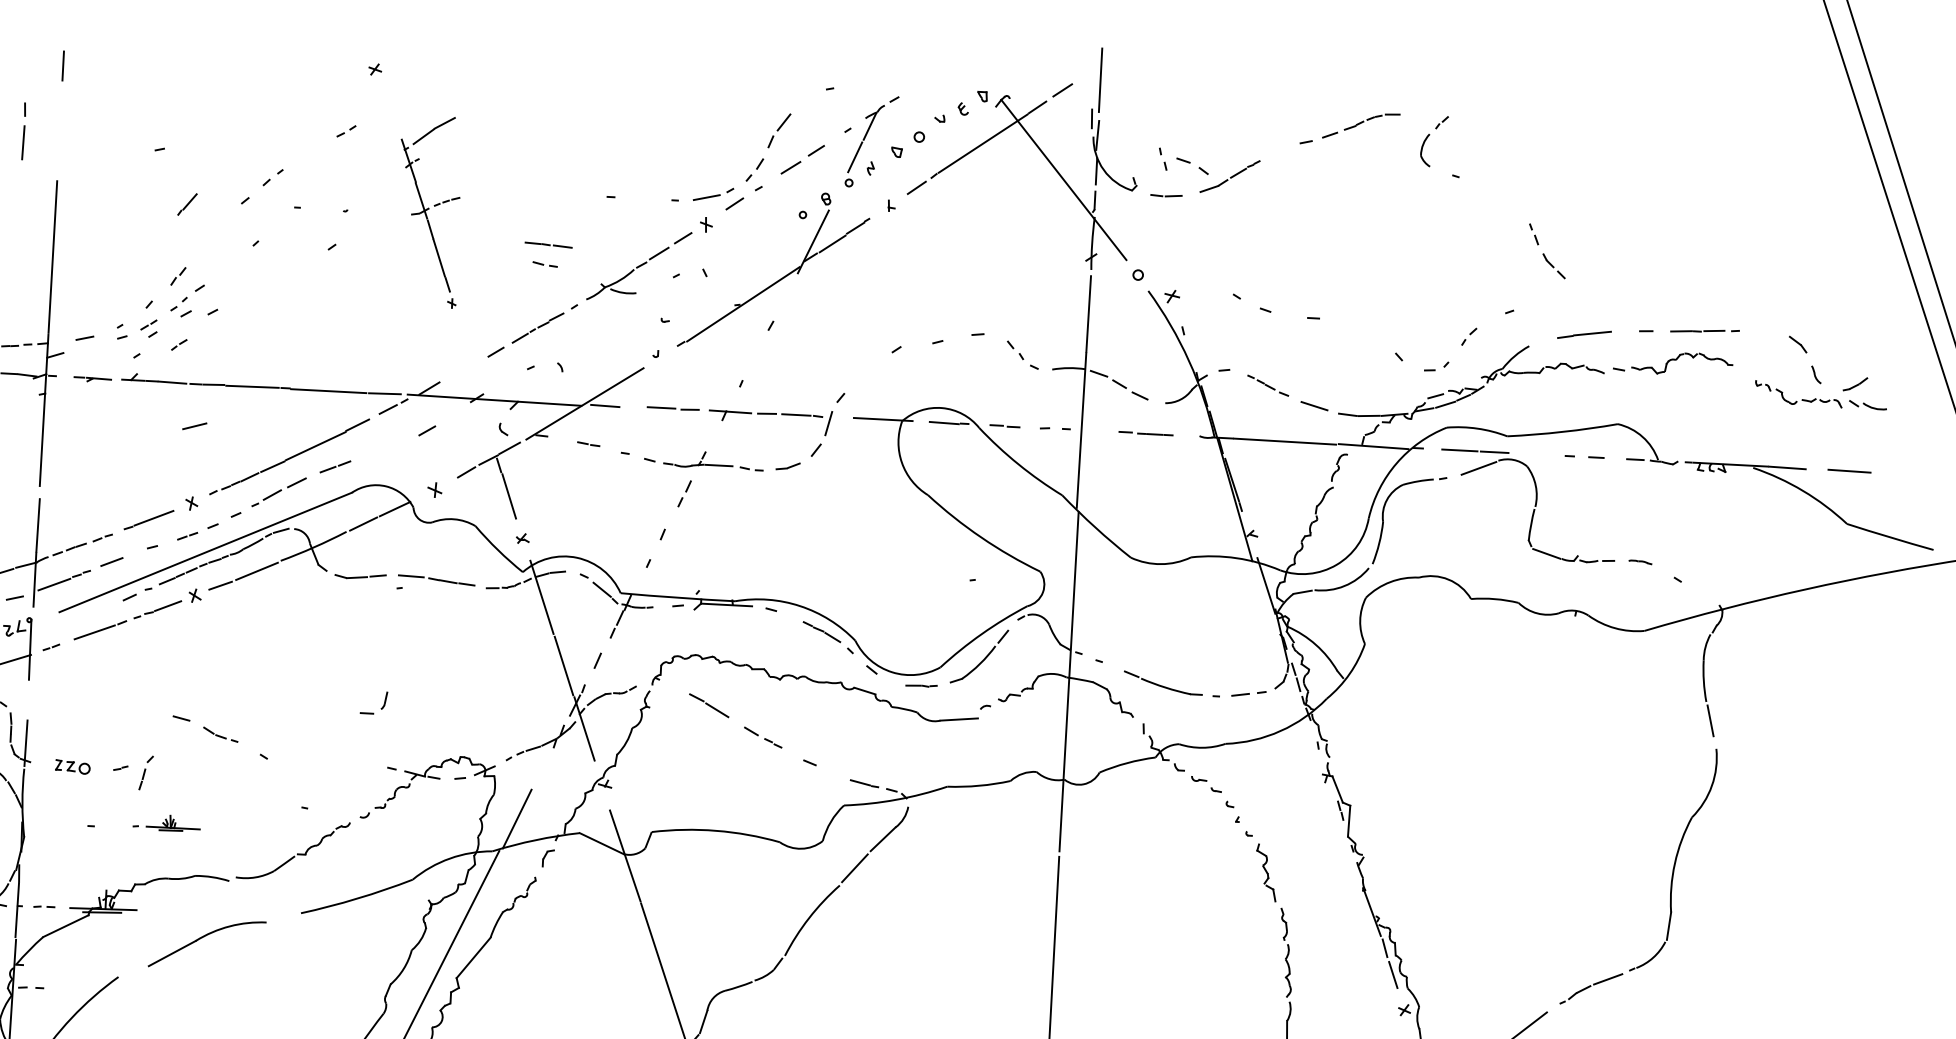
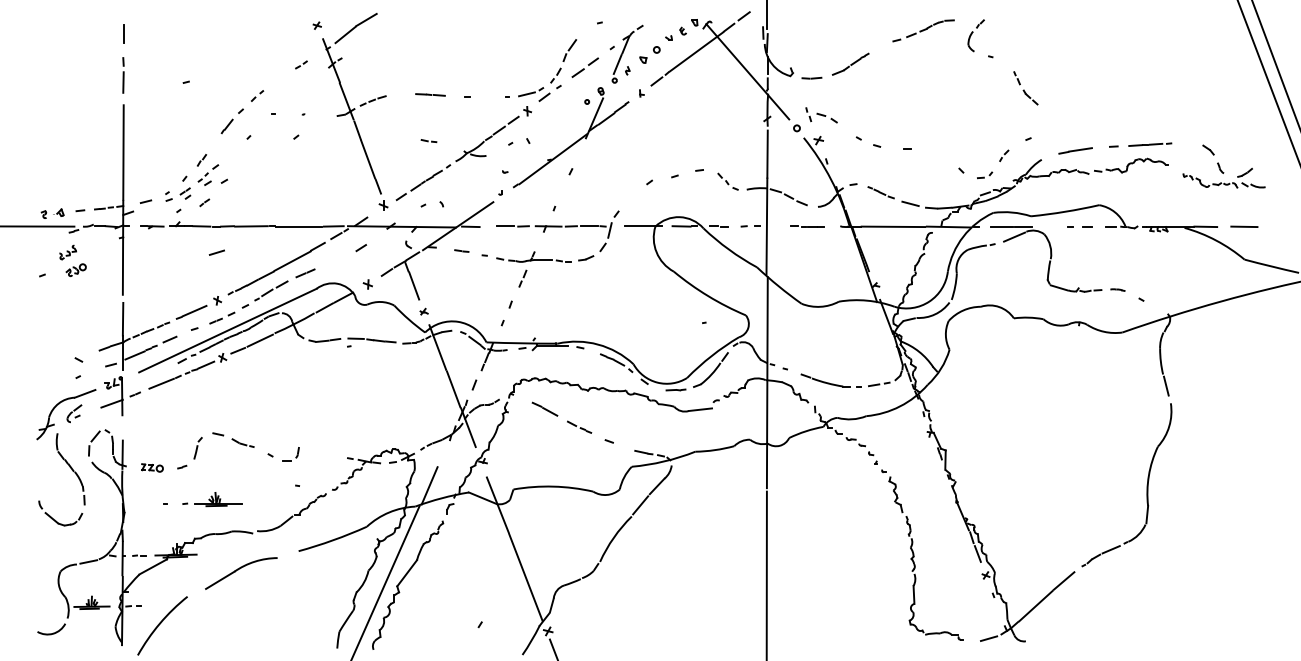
line: (23, 131) -> (123, 75), moved
part: (1183, 161) -> (821, 115), moved
line: (186, 204) -> (226, 126), moved
part: (429, 210) -> (355, 111), size x1.67
line: (548, 244) -> (430, 94), moved
part: (1546, 251) -> (1025, 88), moved
part: (373, 702) -> (290, 454), moved
part: (145, 773) -> (197, 448), moved
part: (166, 822) -> (212, 499), size x1.43

